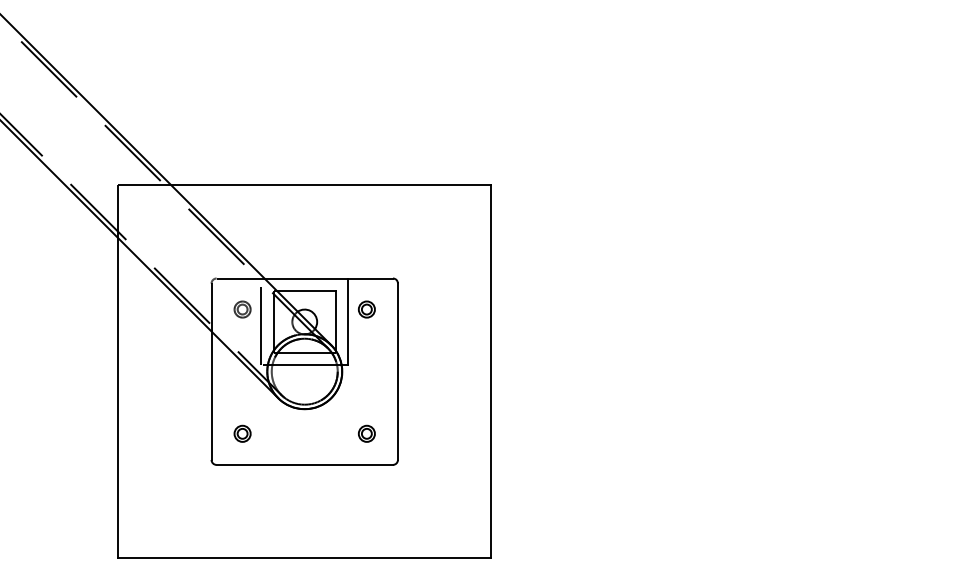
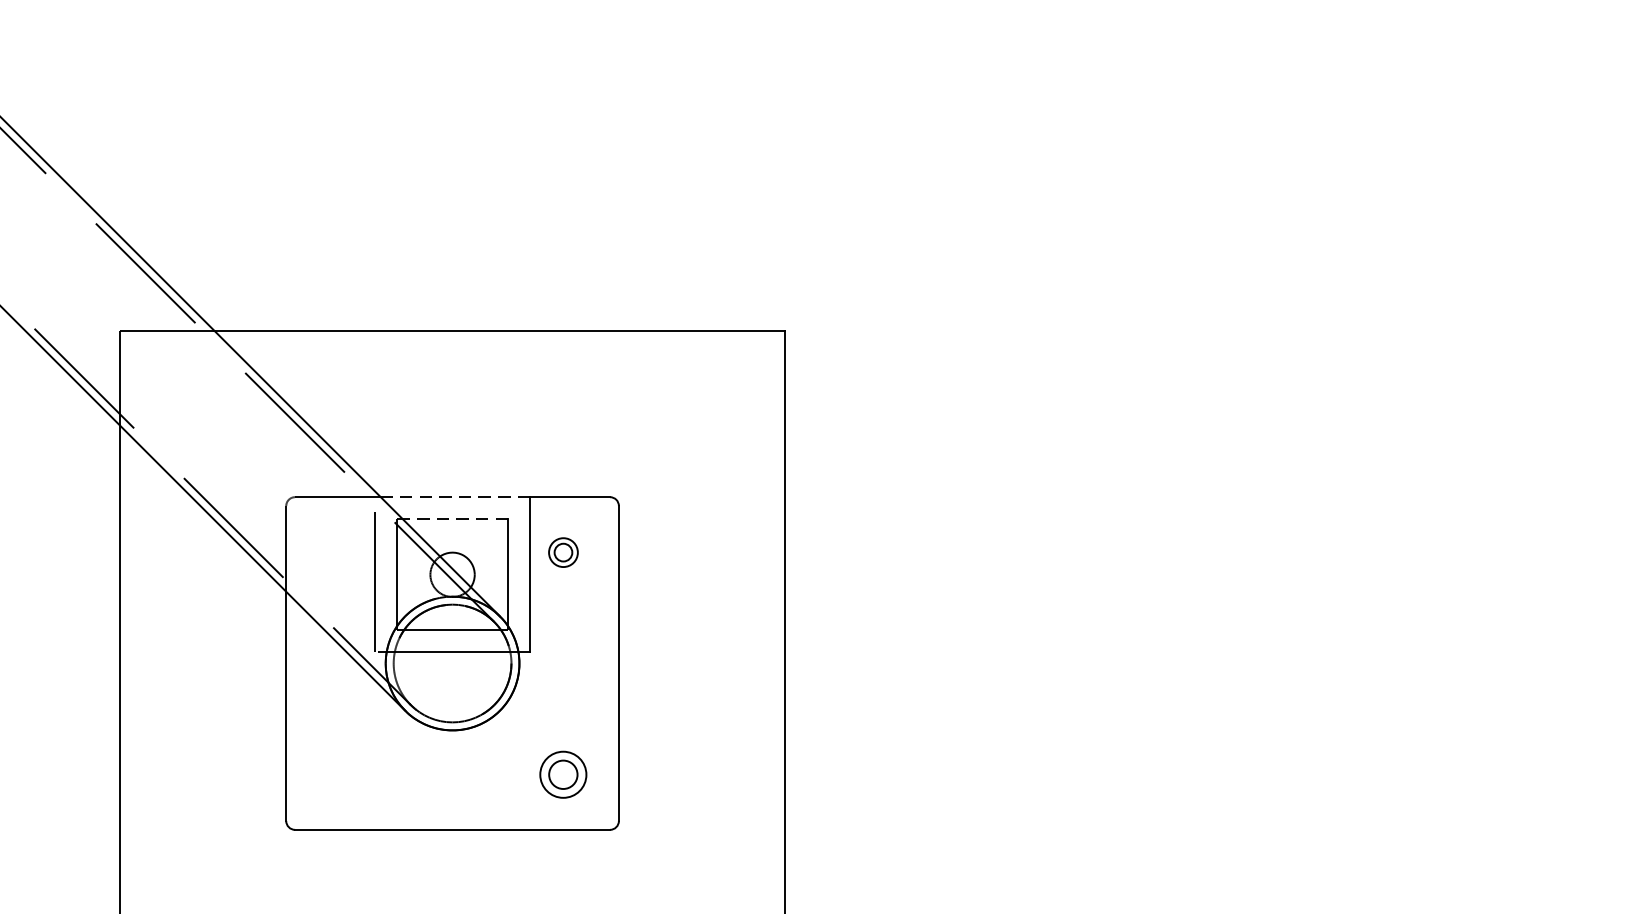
line: (306, 278) -> (455, 497), solid -> dashed
line: (305, 290) -> (453, 518), solid -> dashed
part: (242, 309) -> (341, 552), removed
part: (242, 433) -> (341, 773), removed
part: (366, 433) -> (562, 773), size x1.6

